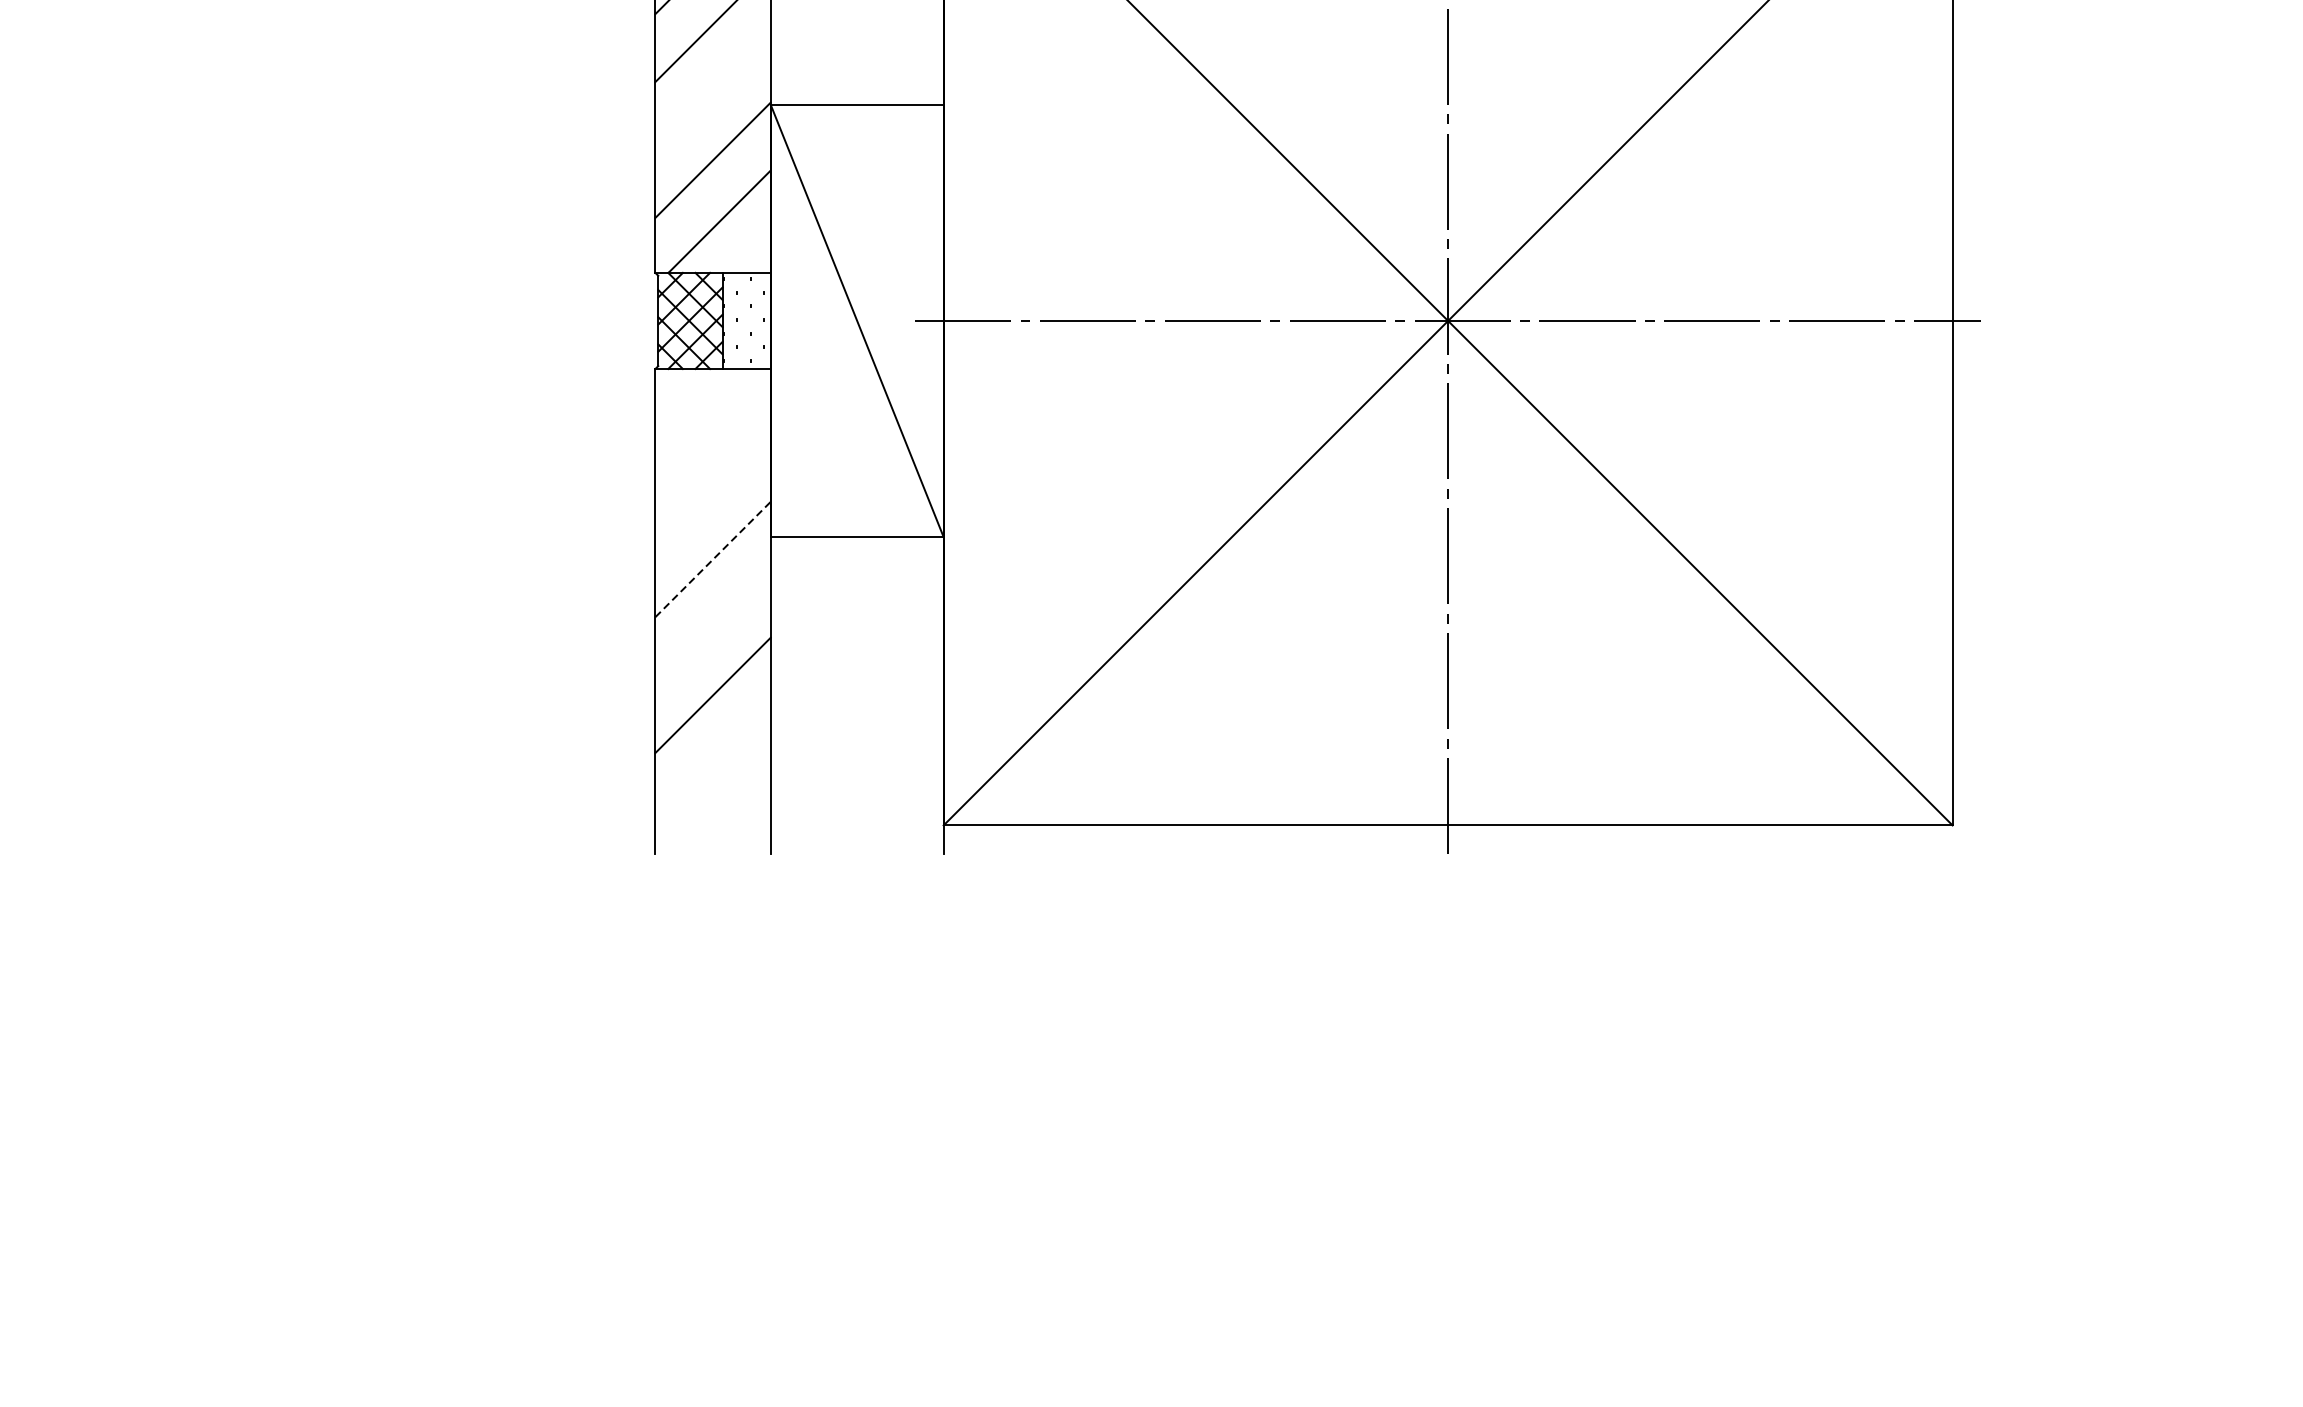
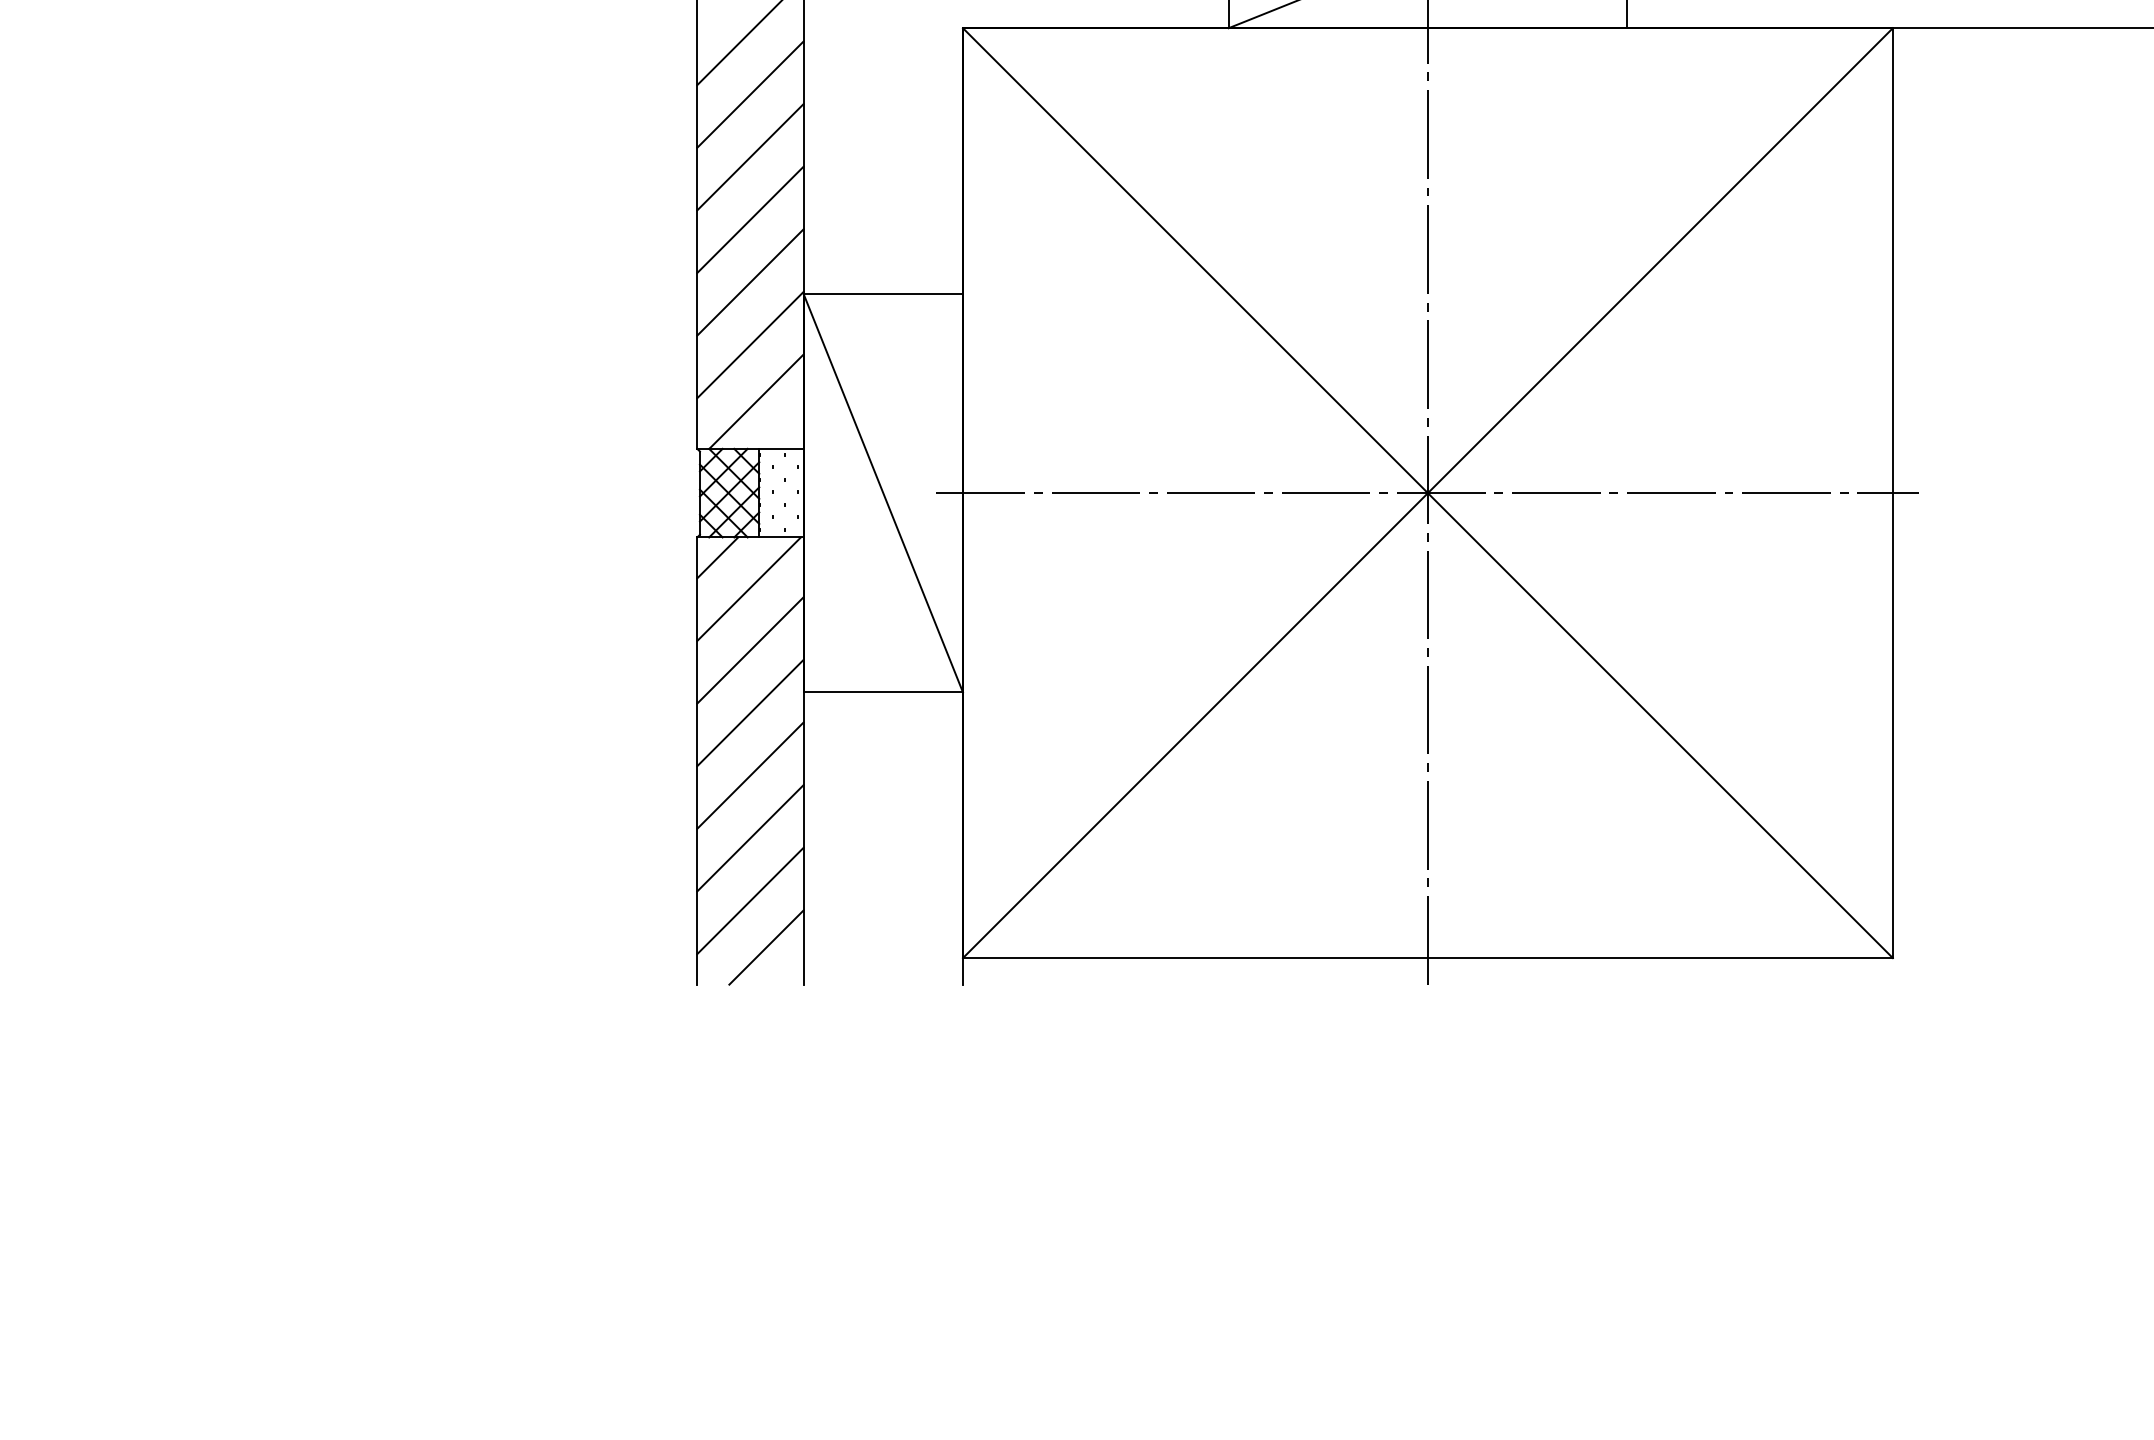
line: (713, 92) -> (750, 282), added
line: (677, 390) -> (717, 557), added
line: (710, 424) -> (748, 588), added
line: (713, 491) -> (750, 650), added
line: (713, 558) -> (750, 712), dashed -> solid
line: (713, 627) -> (750, 775), added
line: (713, 762) -> (750, 900), added
line: (730, 813) -> (766, 947), added

